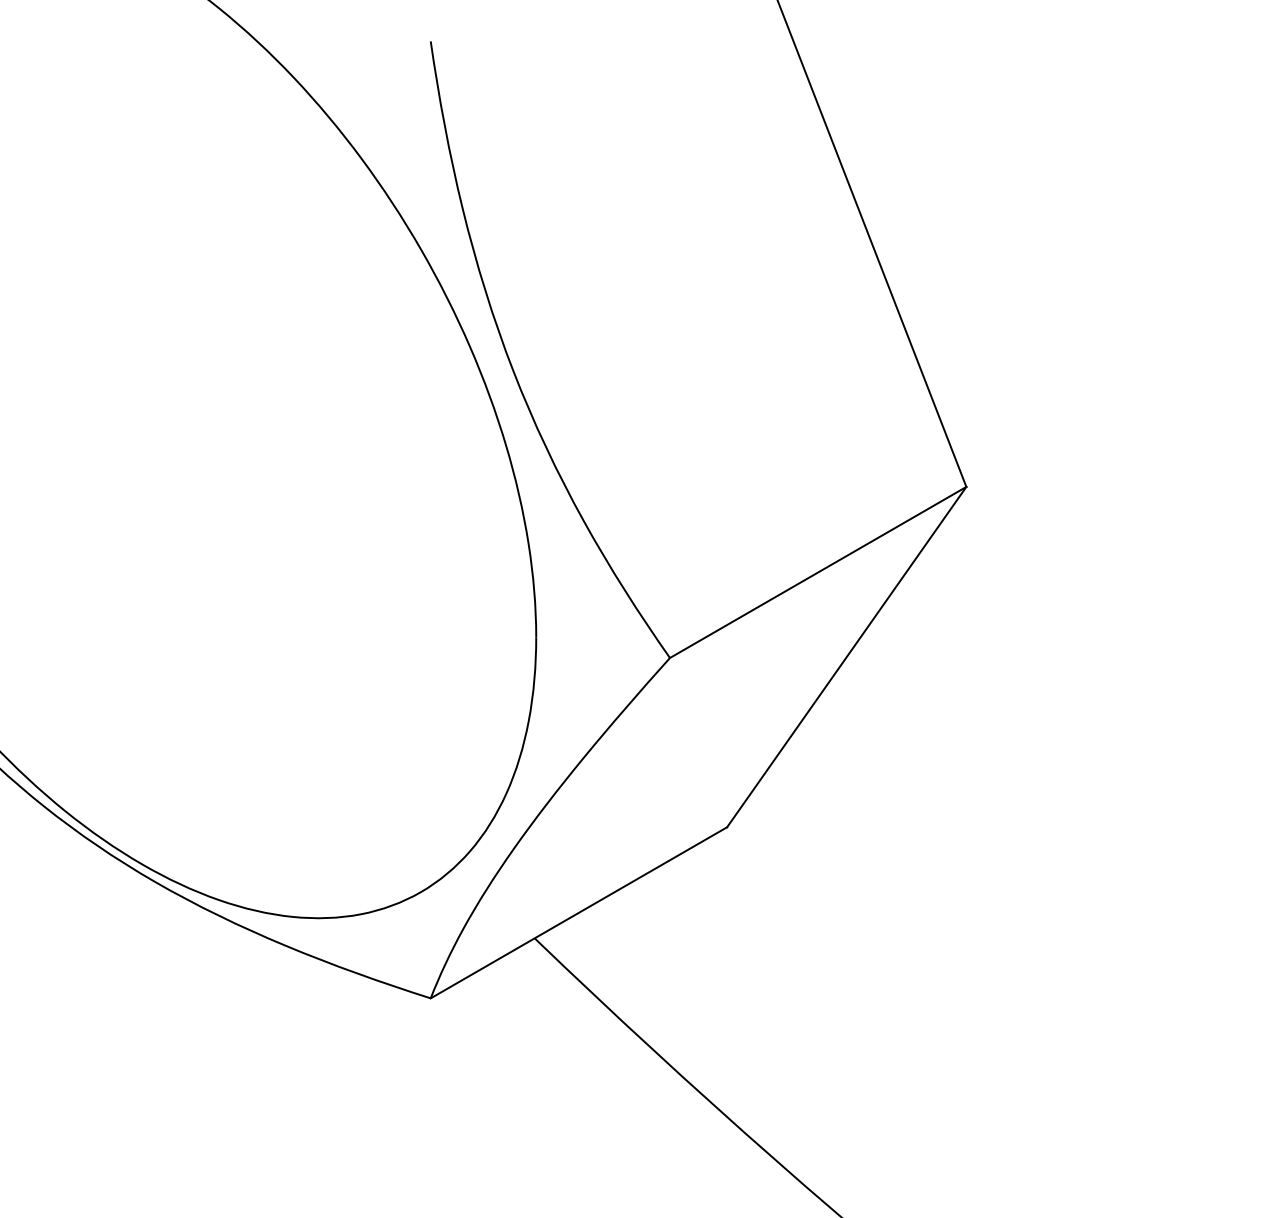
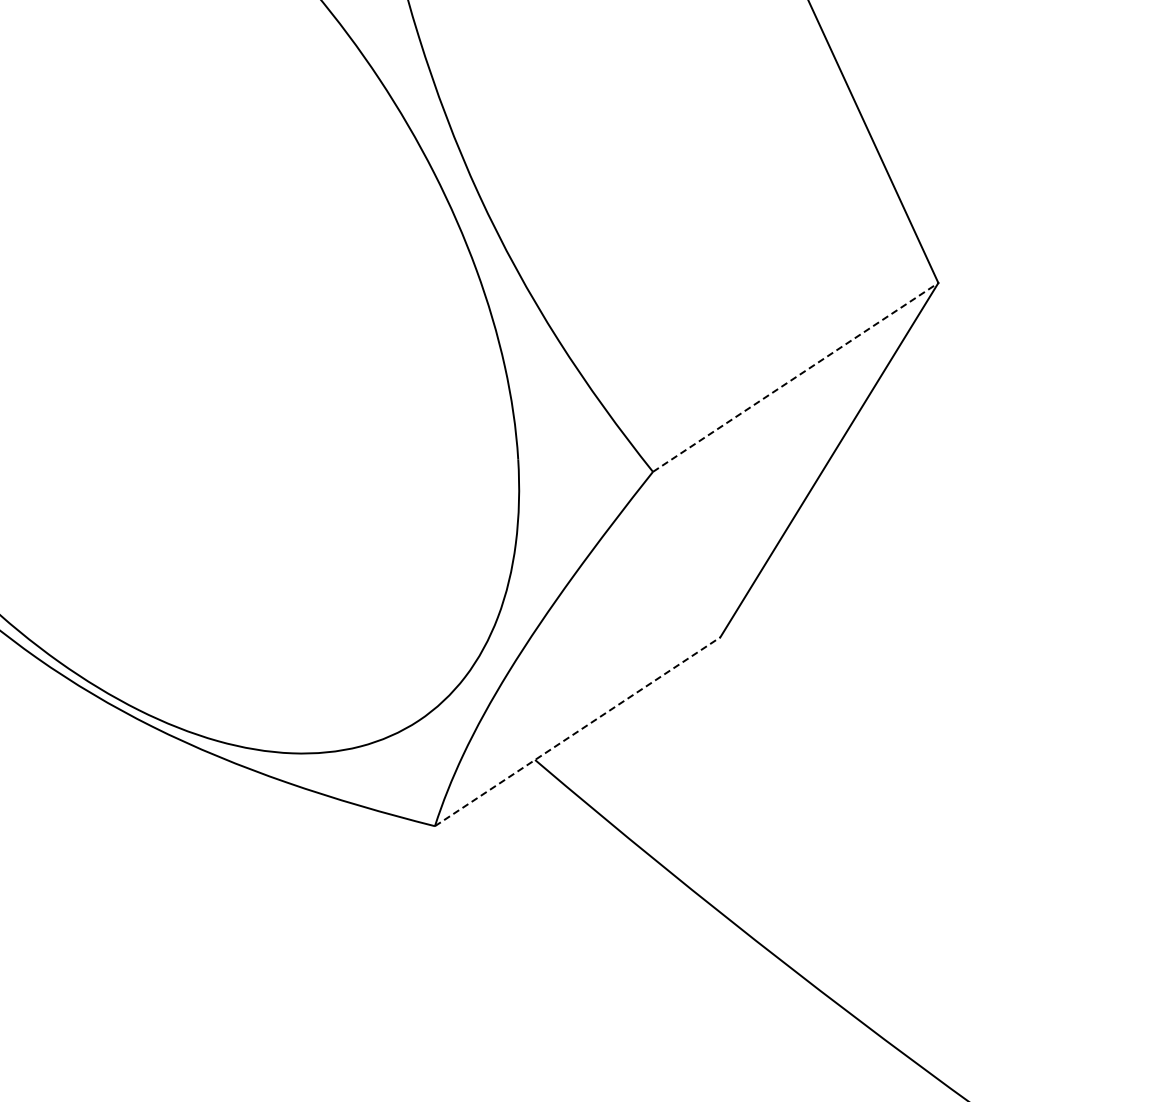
line: (818, 572) -> (796, 377), solid -> dashed
line: (579, 912) -> (578, 731), solid -> dashed

